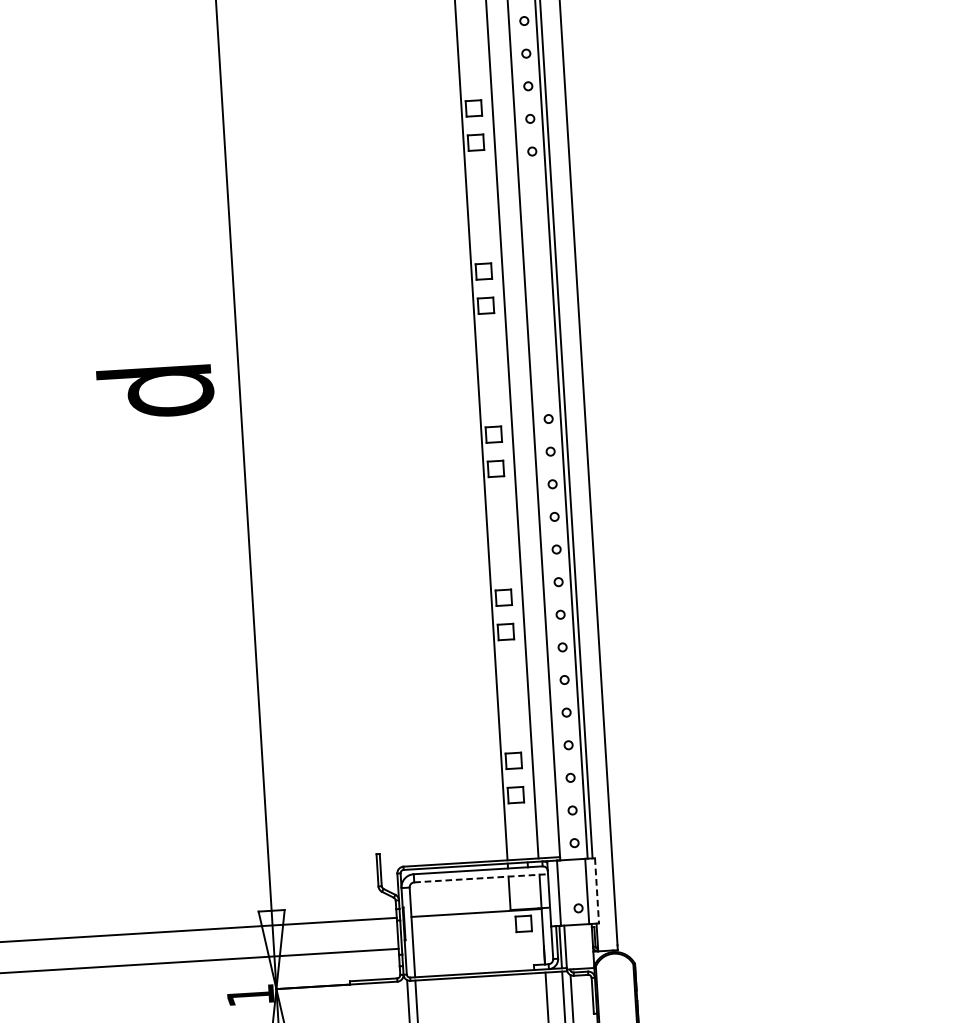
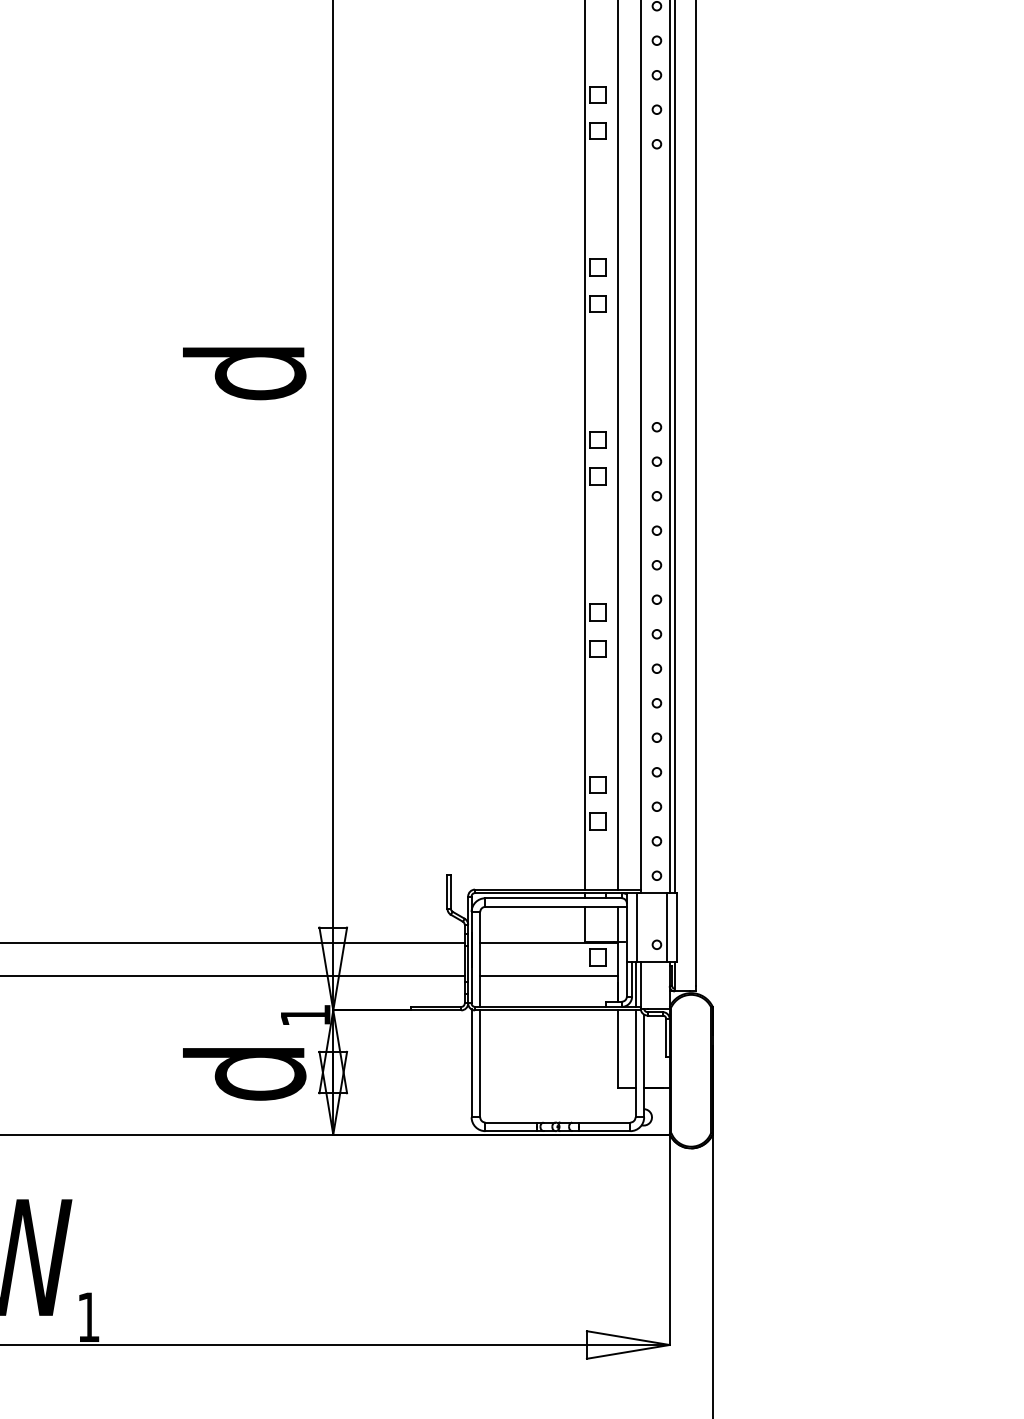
line: (481, 877) -> (556, 906), dashed -> solid
line: (597, 890) -> (677, 927), dashed -> solid
line: (477, 943) -> (548, 975), added

